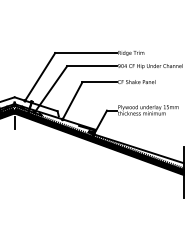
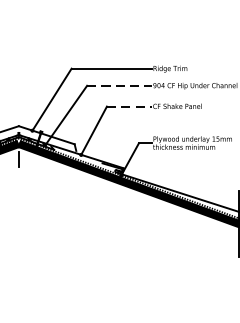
line: (92, 66) -> (120, 86), solid -> dashed
line: (100, 82) -> (130, 106), solid -> dashed

